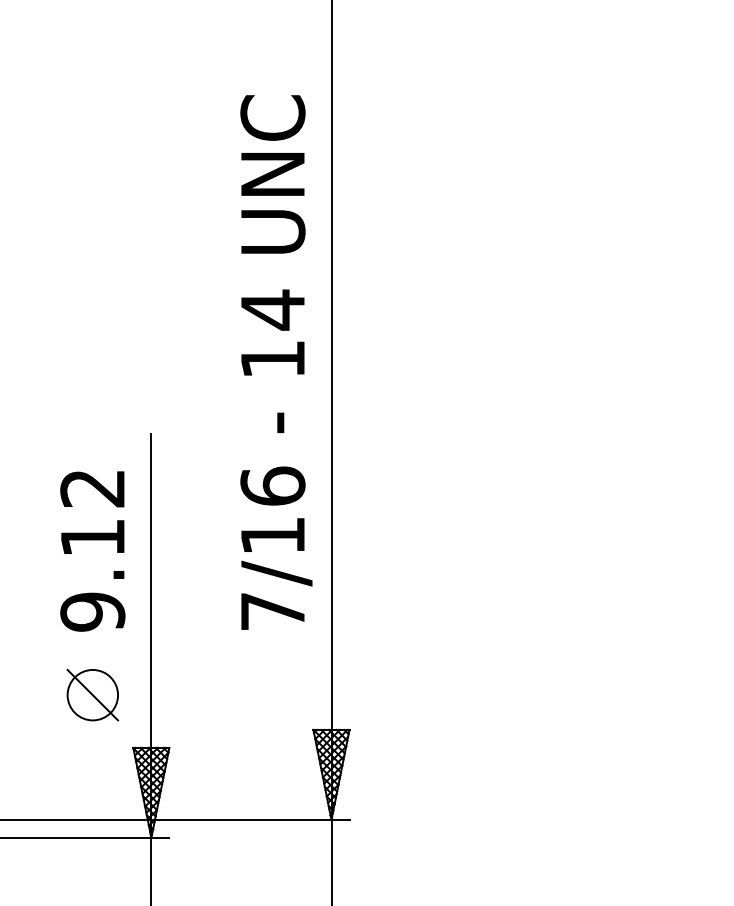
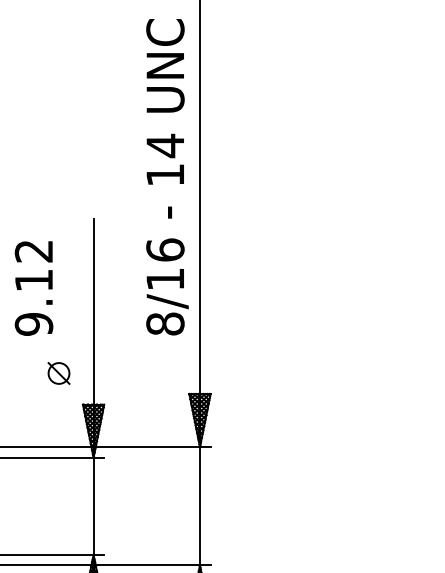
text: (91, 551) -> (33, 288), moved
text: (273, 610) -> (165, 323), 7/16 -> 8/16
part: (91, 695) -> (58, 373), size x0.7

